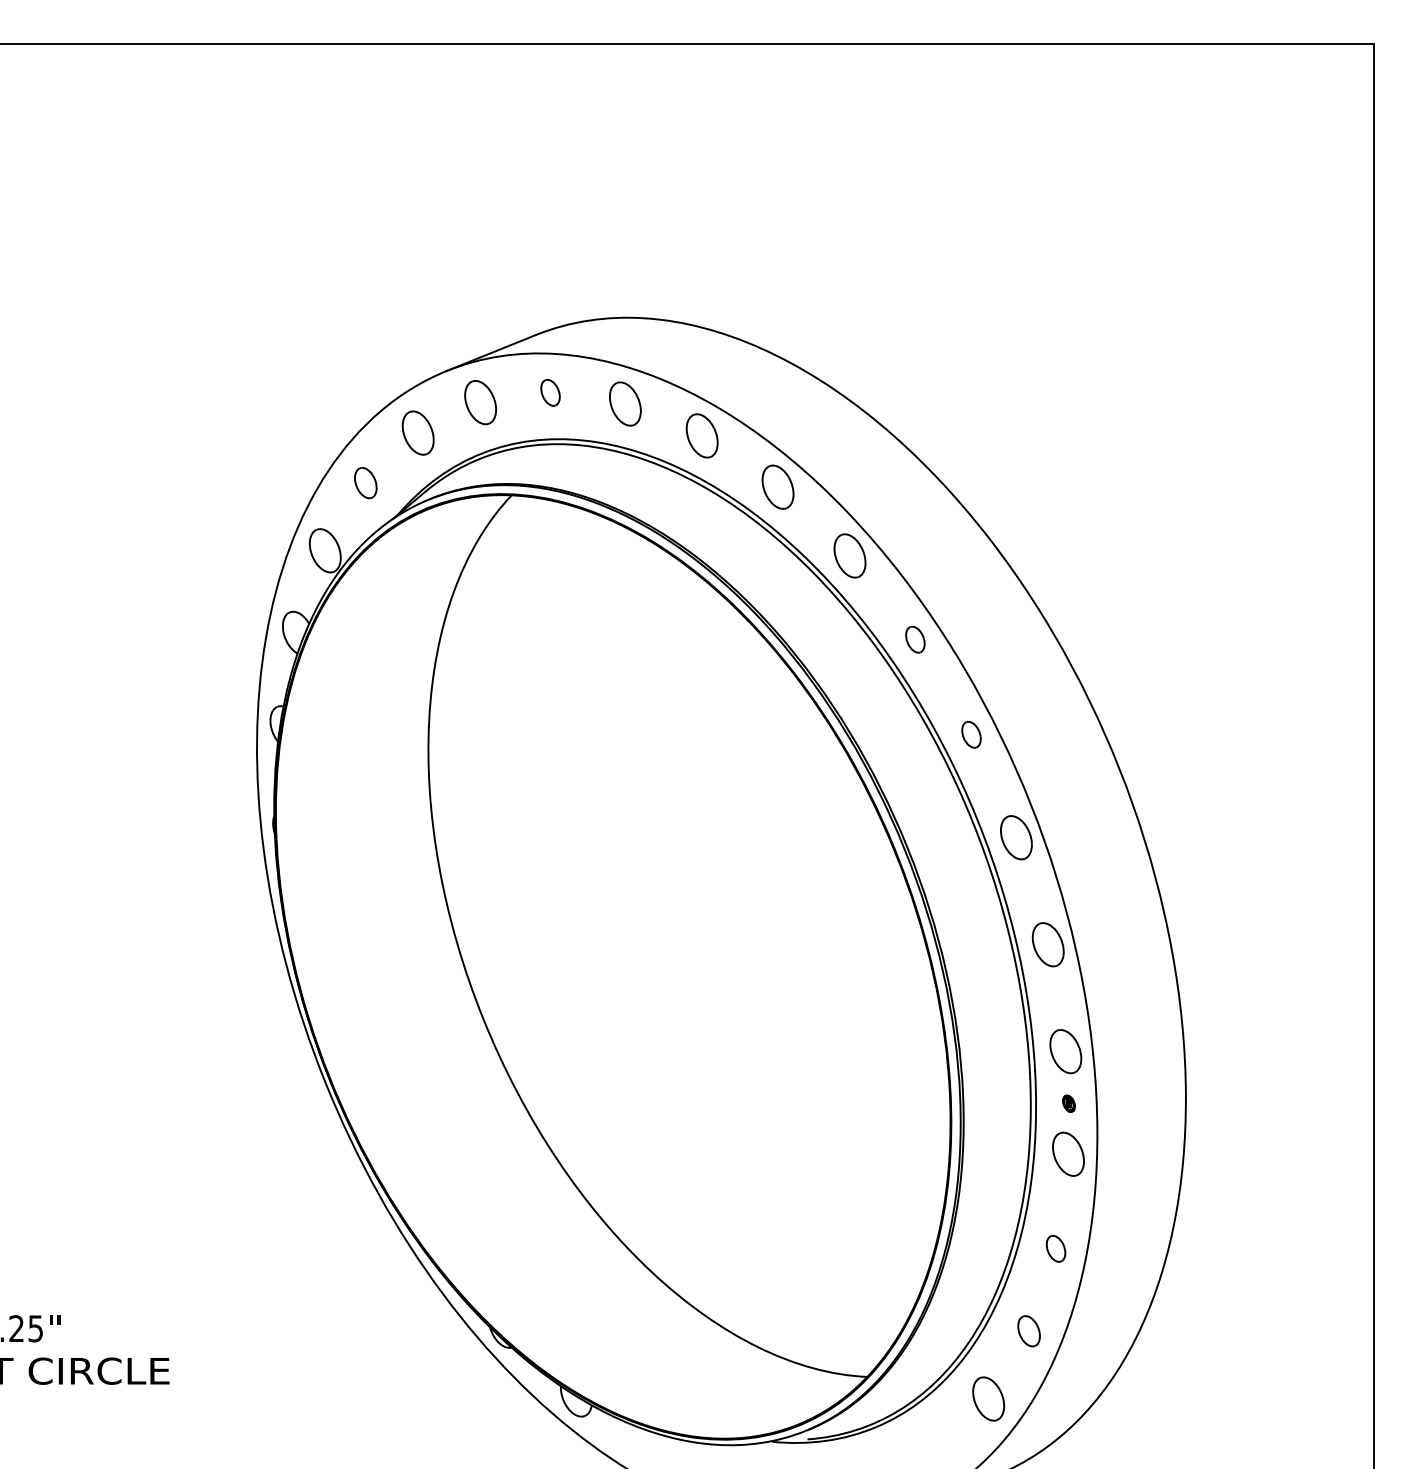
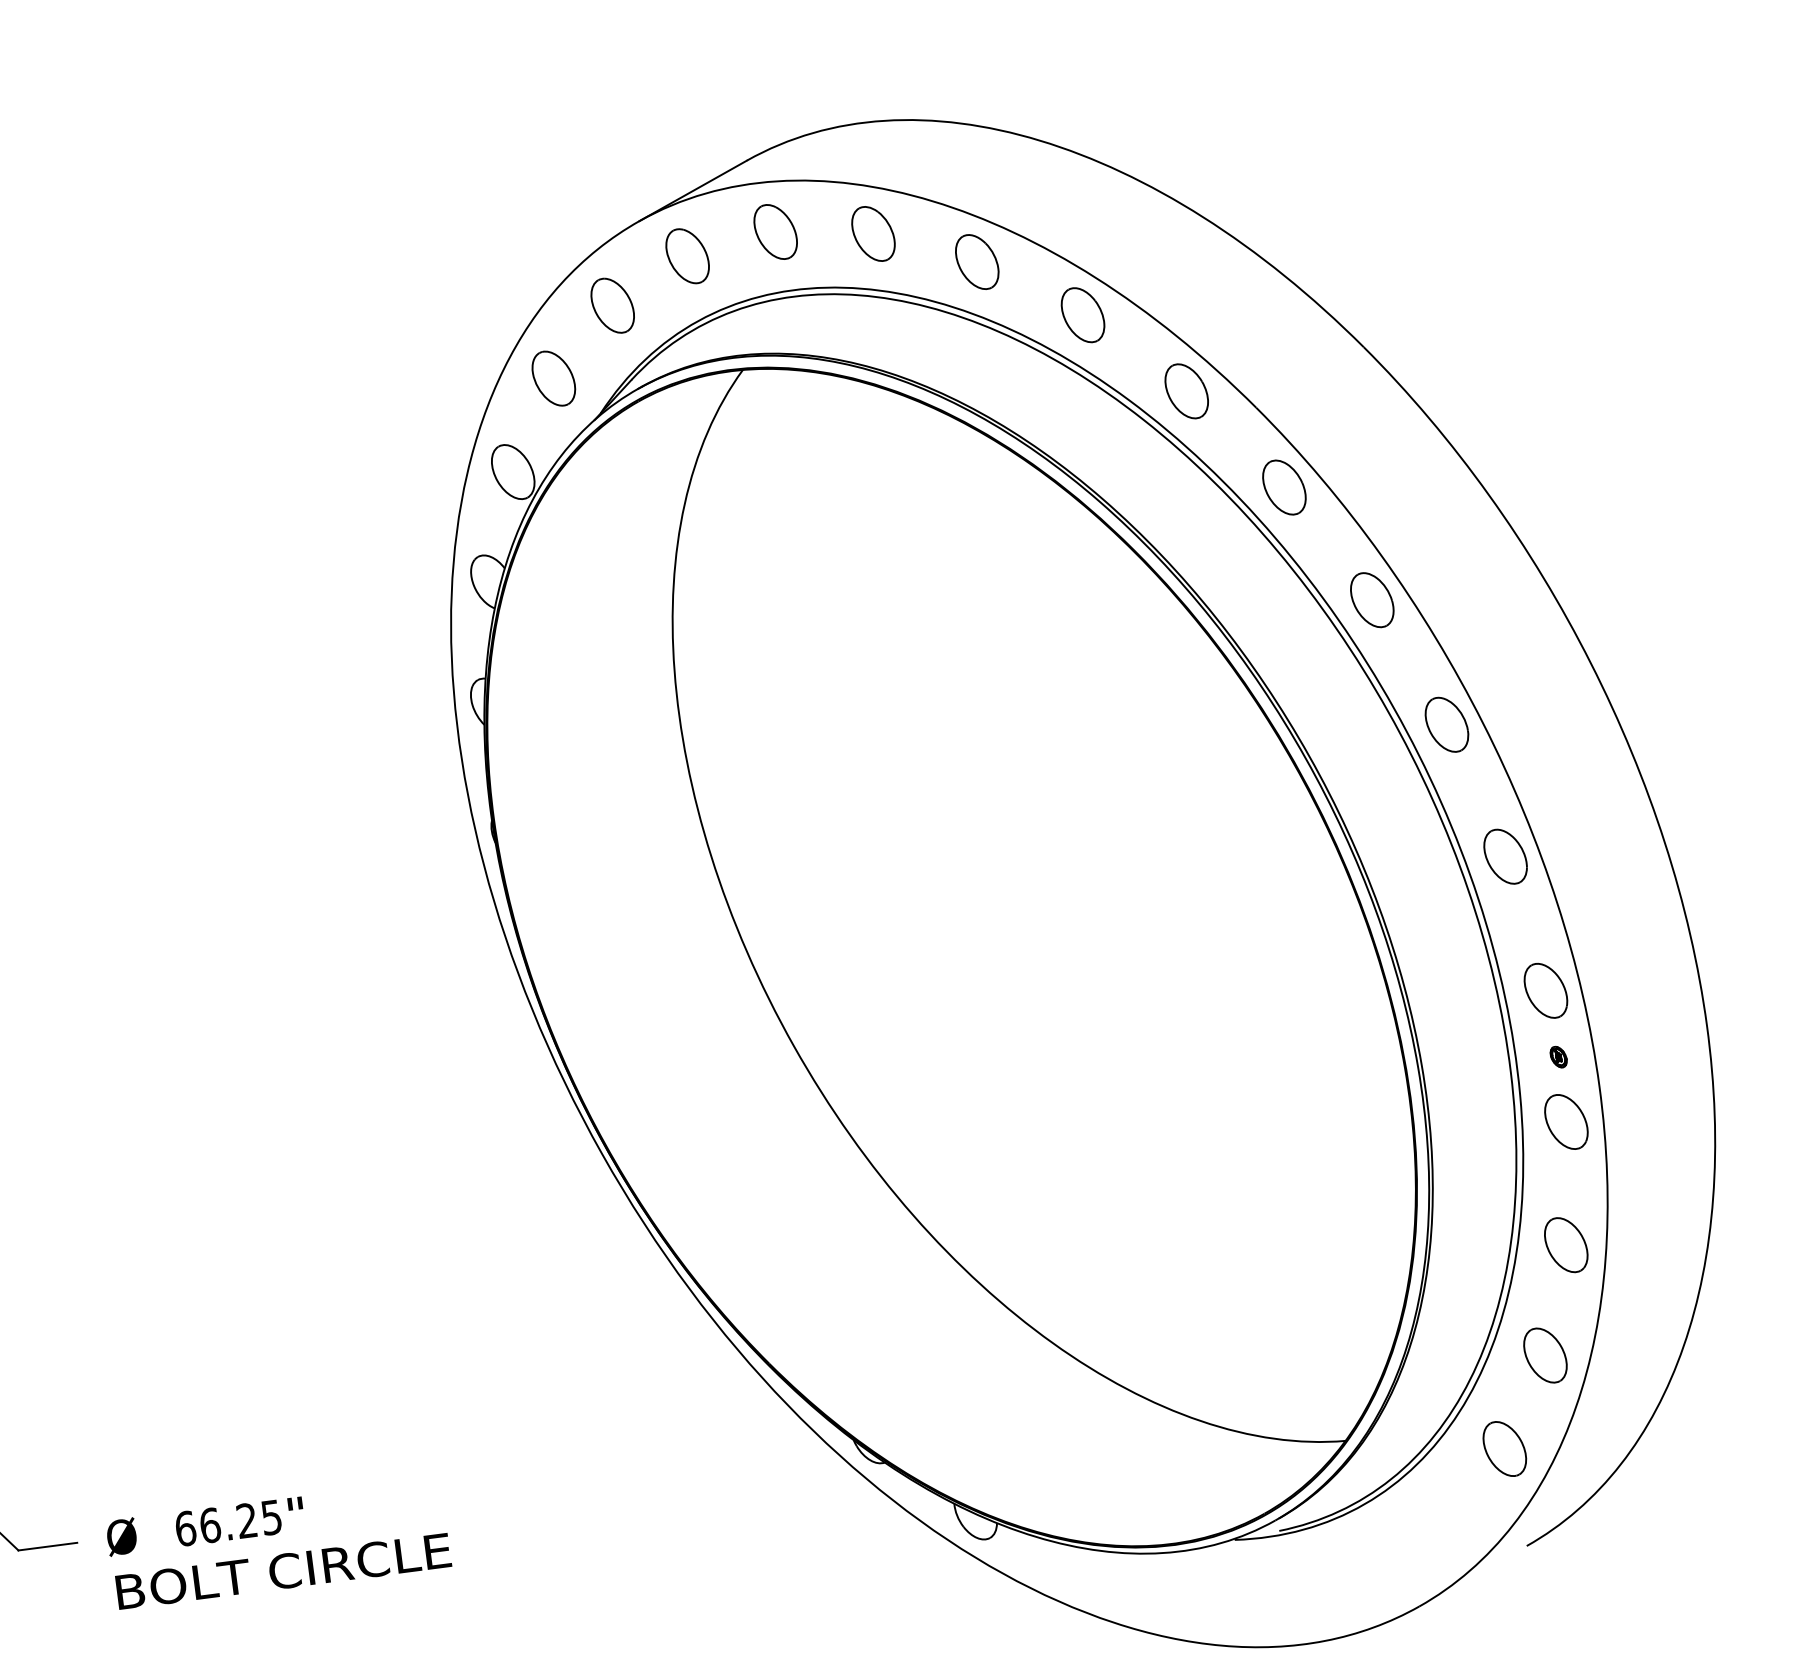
part: (550, 392) -> (775, 231), size x1.67
part: (365, 482) -> (553, 377), size x1.43
part: (915, 639) -> (1284, 487), size x1.67
part: (971, 734) -> (1372, 599), size x1.67
part: (1055, 1248) -> (1565, 1244), size x1.67
part: (1028, 1330) -> (1544, 1354), size x1.43

